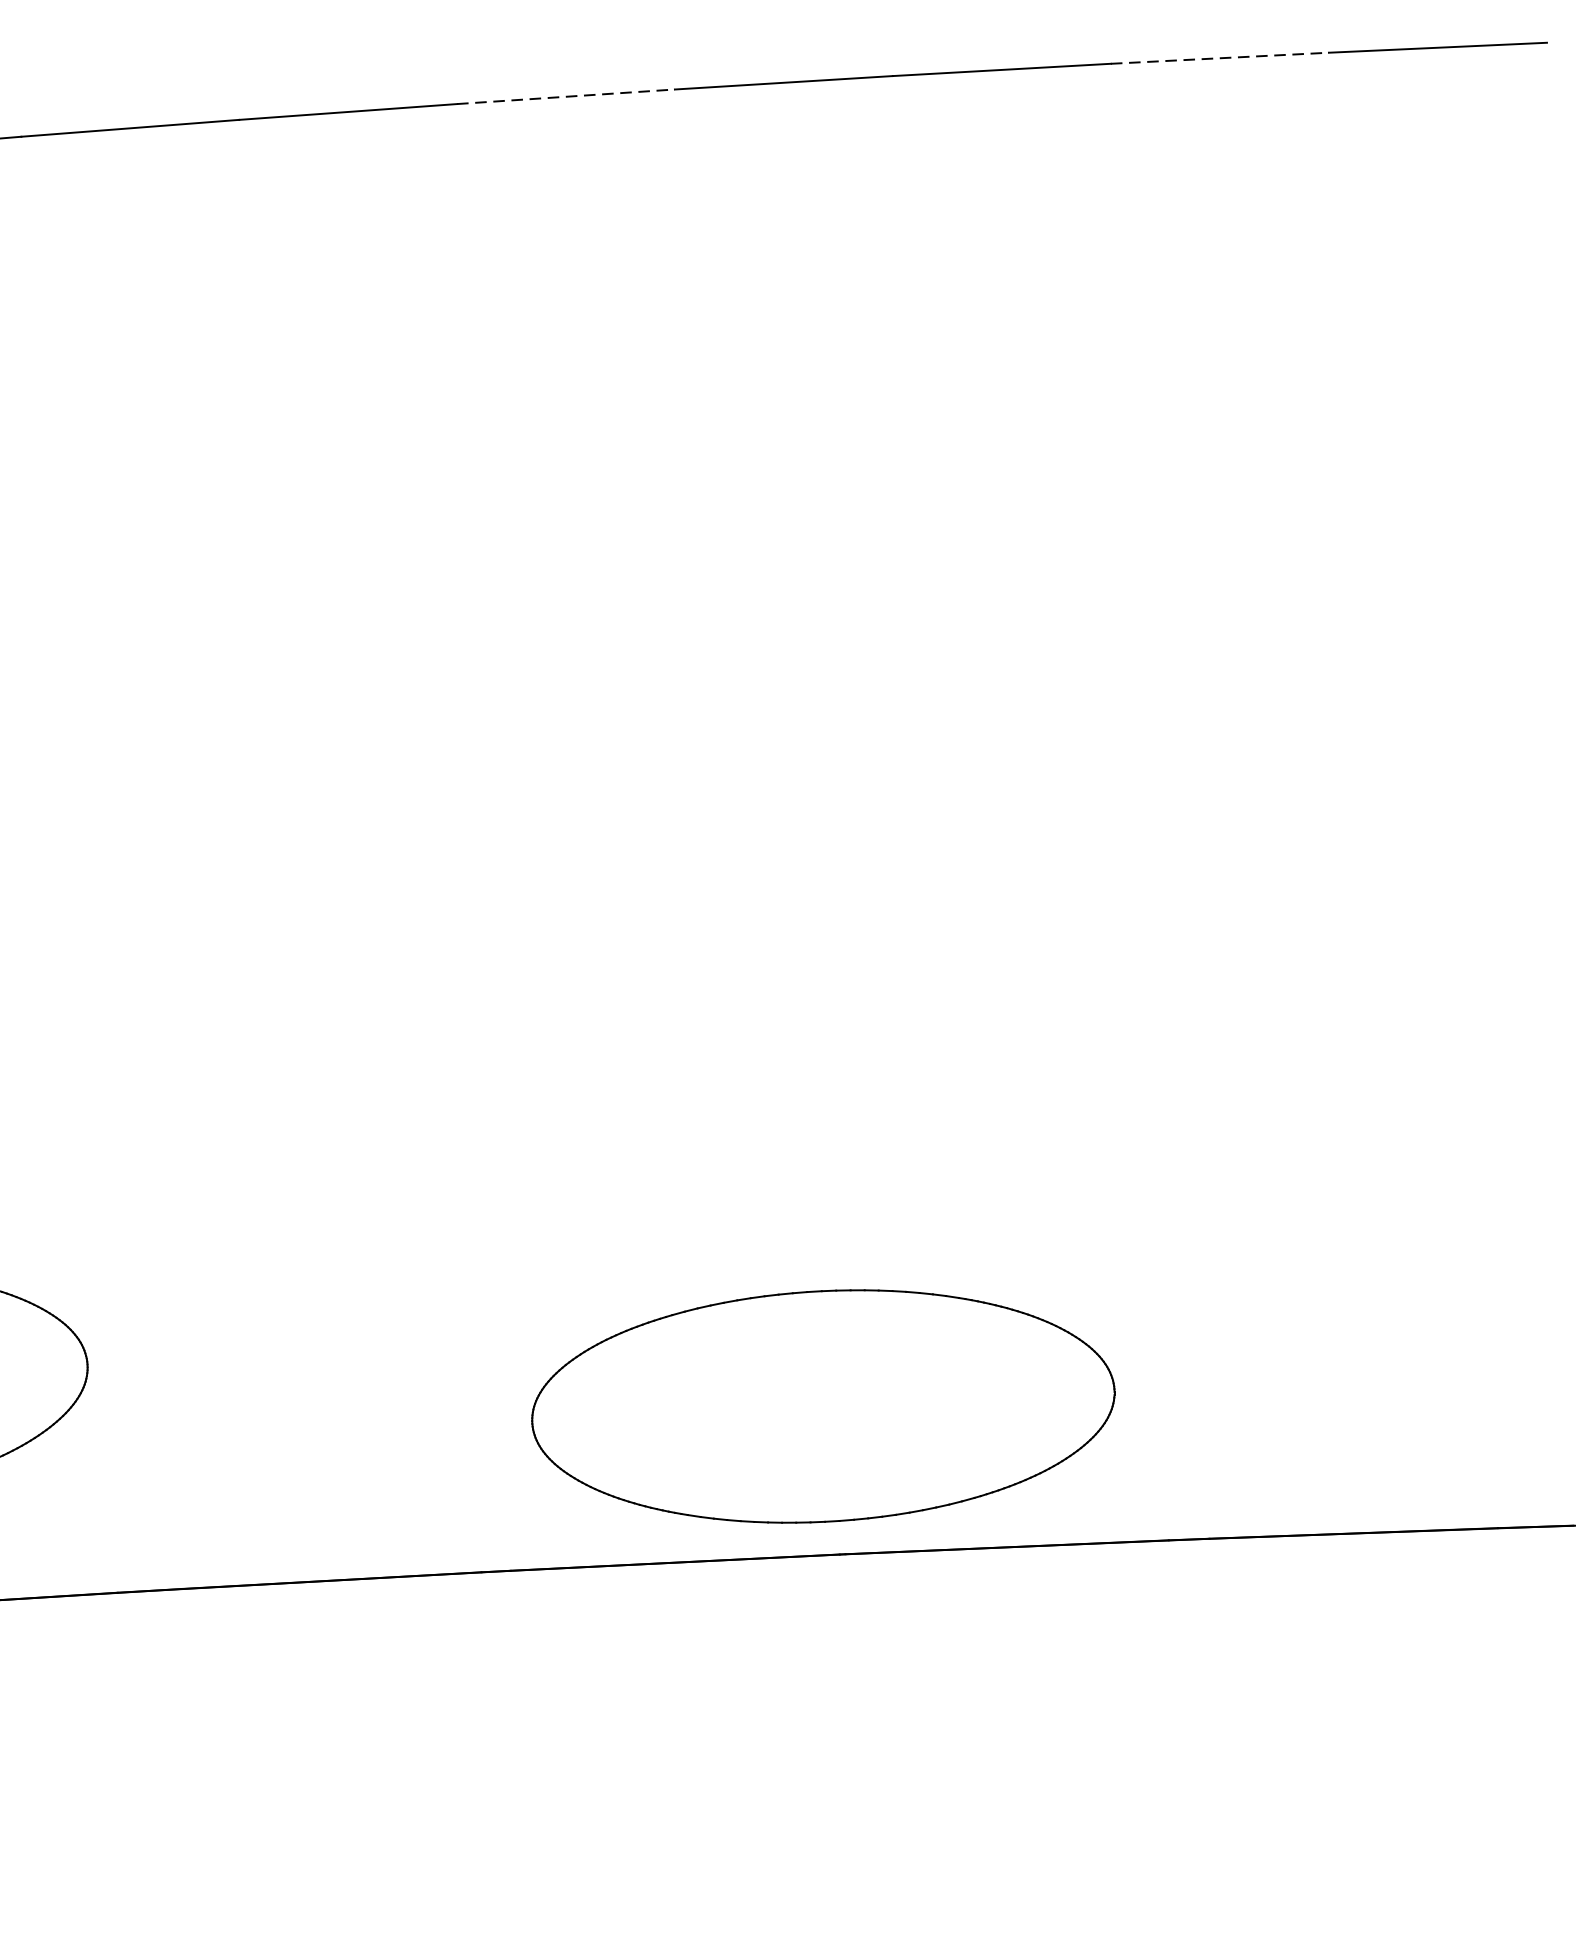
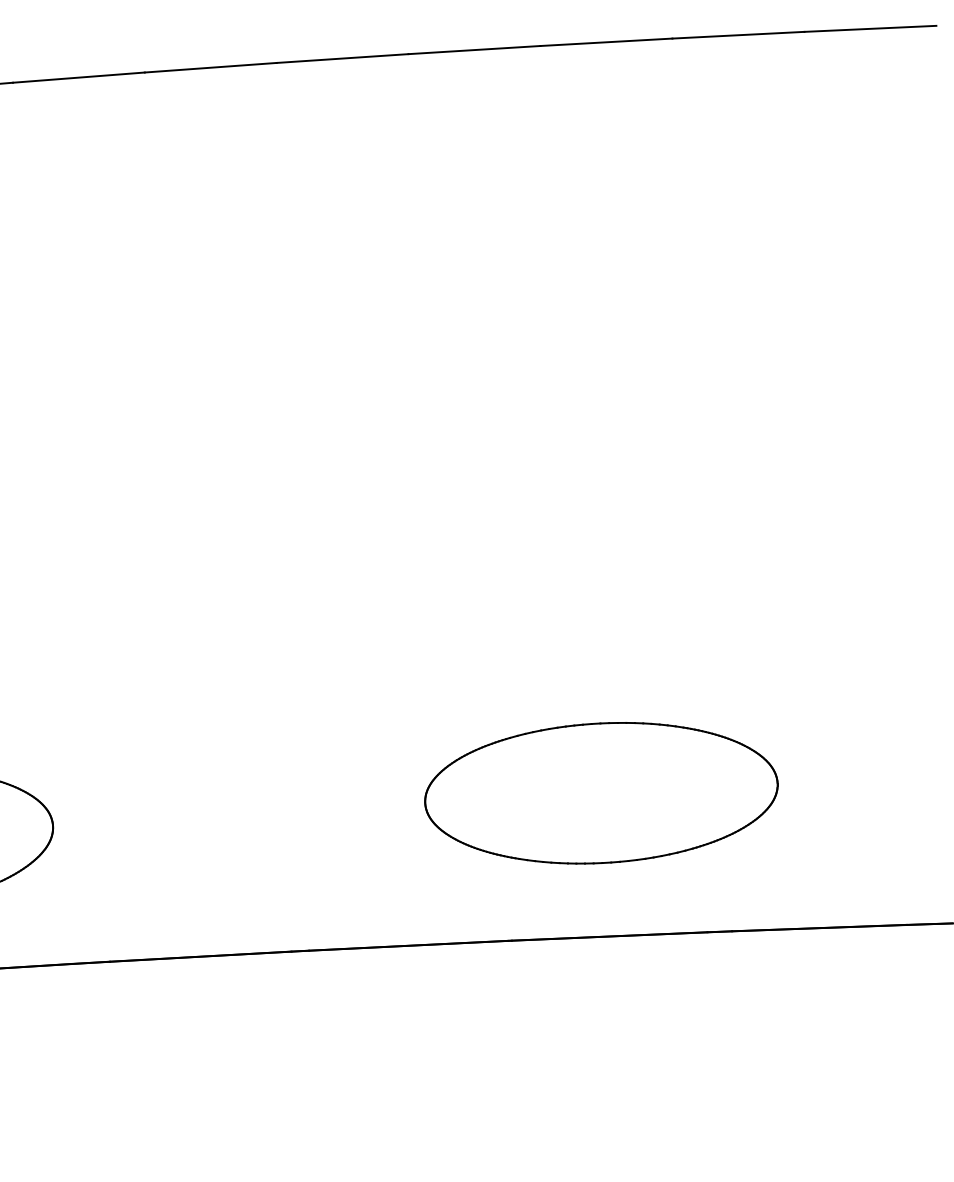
line: (1220, 58) -> (738, 35), dashed -> solid
line: (567, 96) -> (343, 58), dashed -> solid
part: (823, 1406) -> (601, 793), moved

